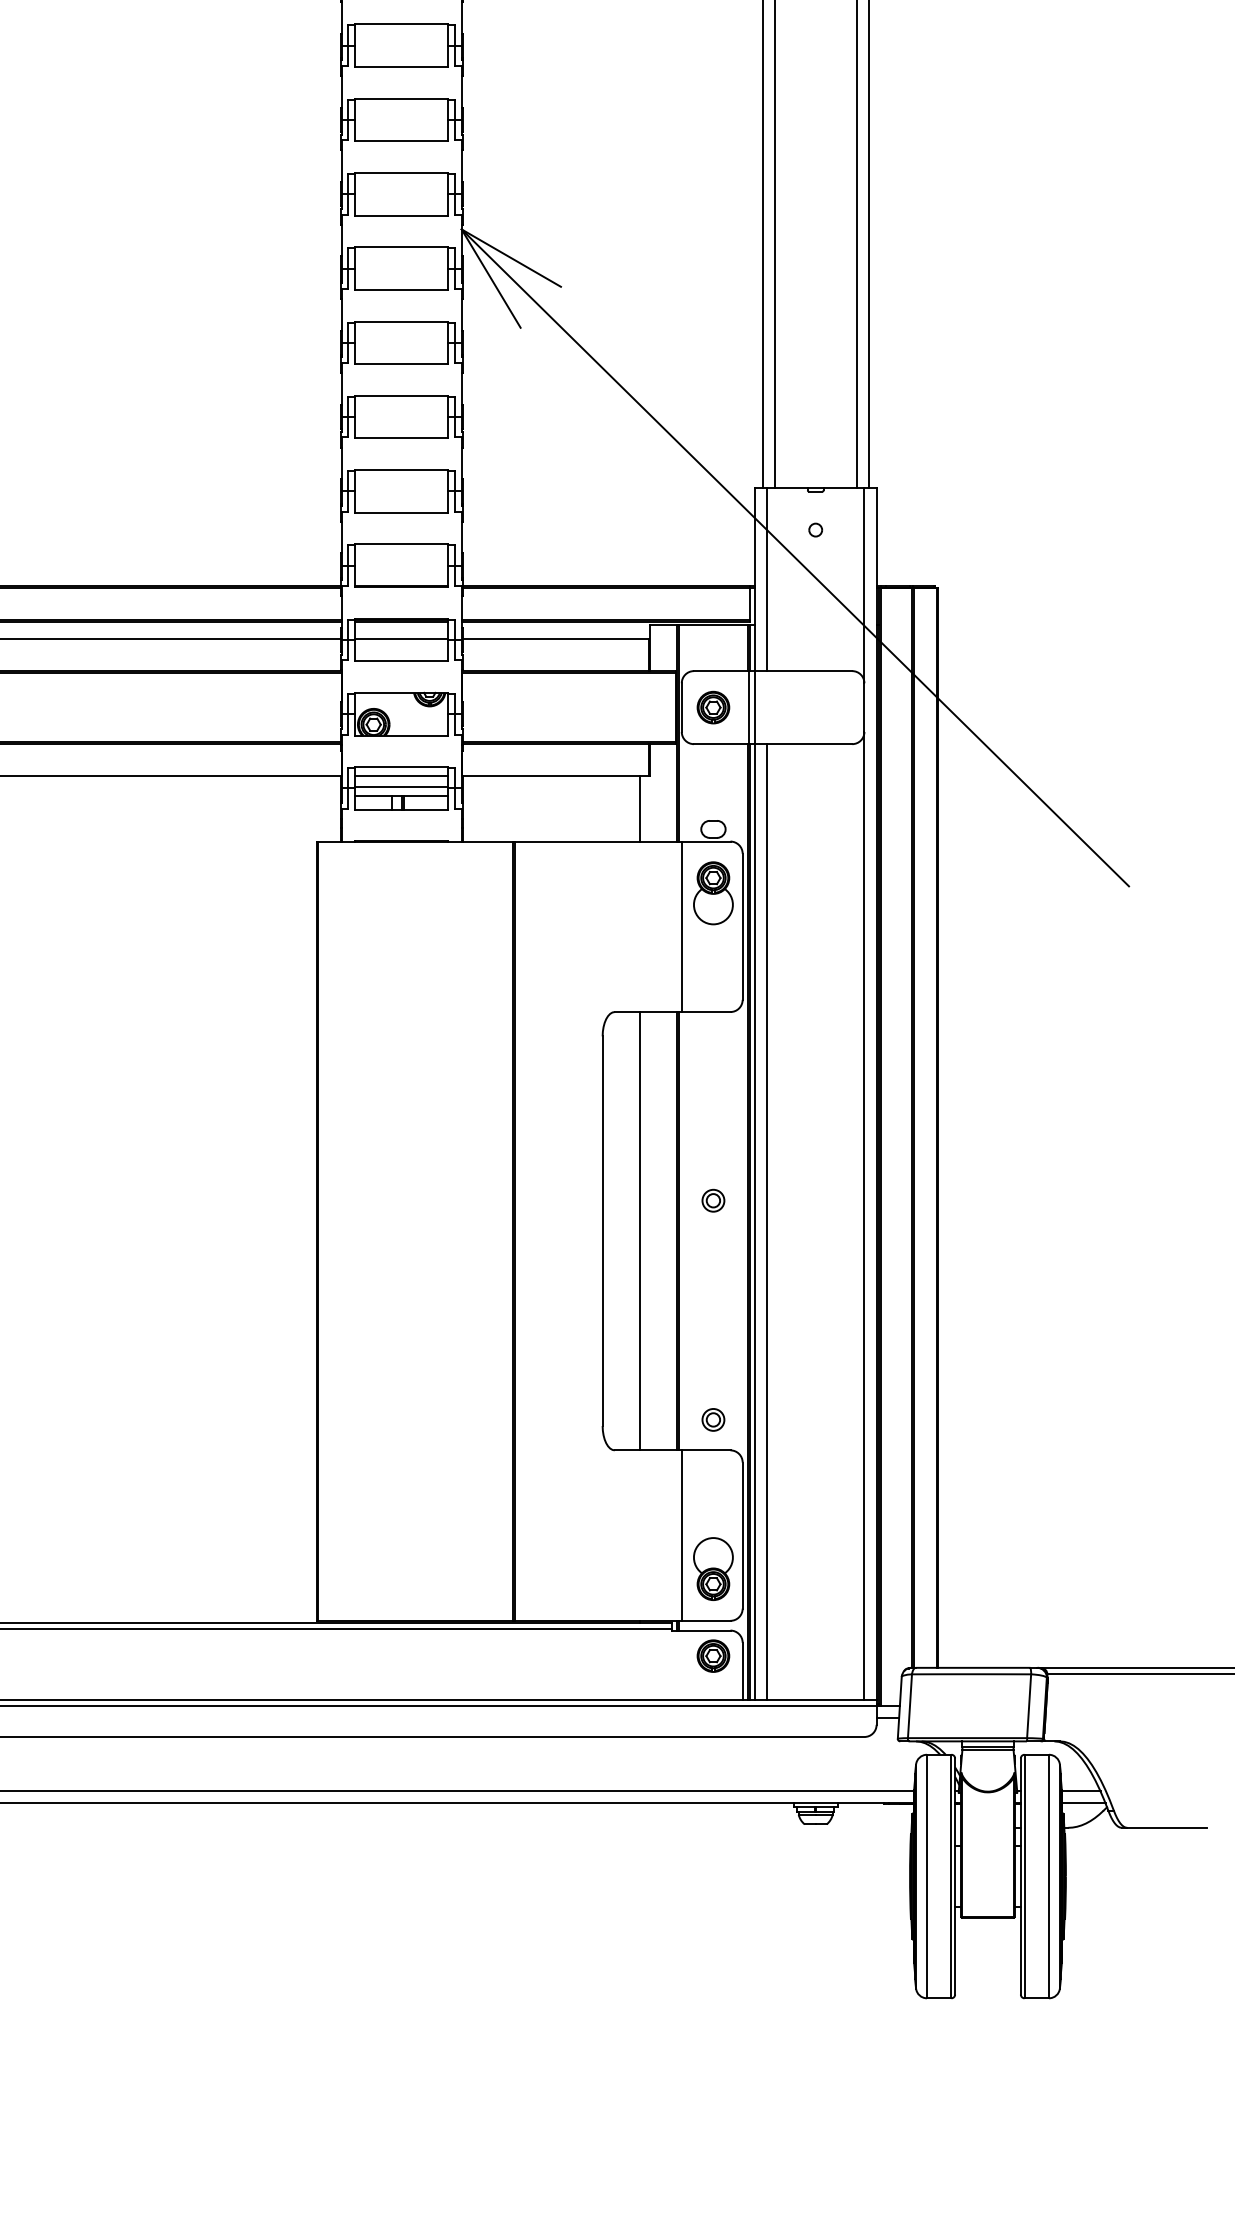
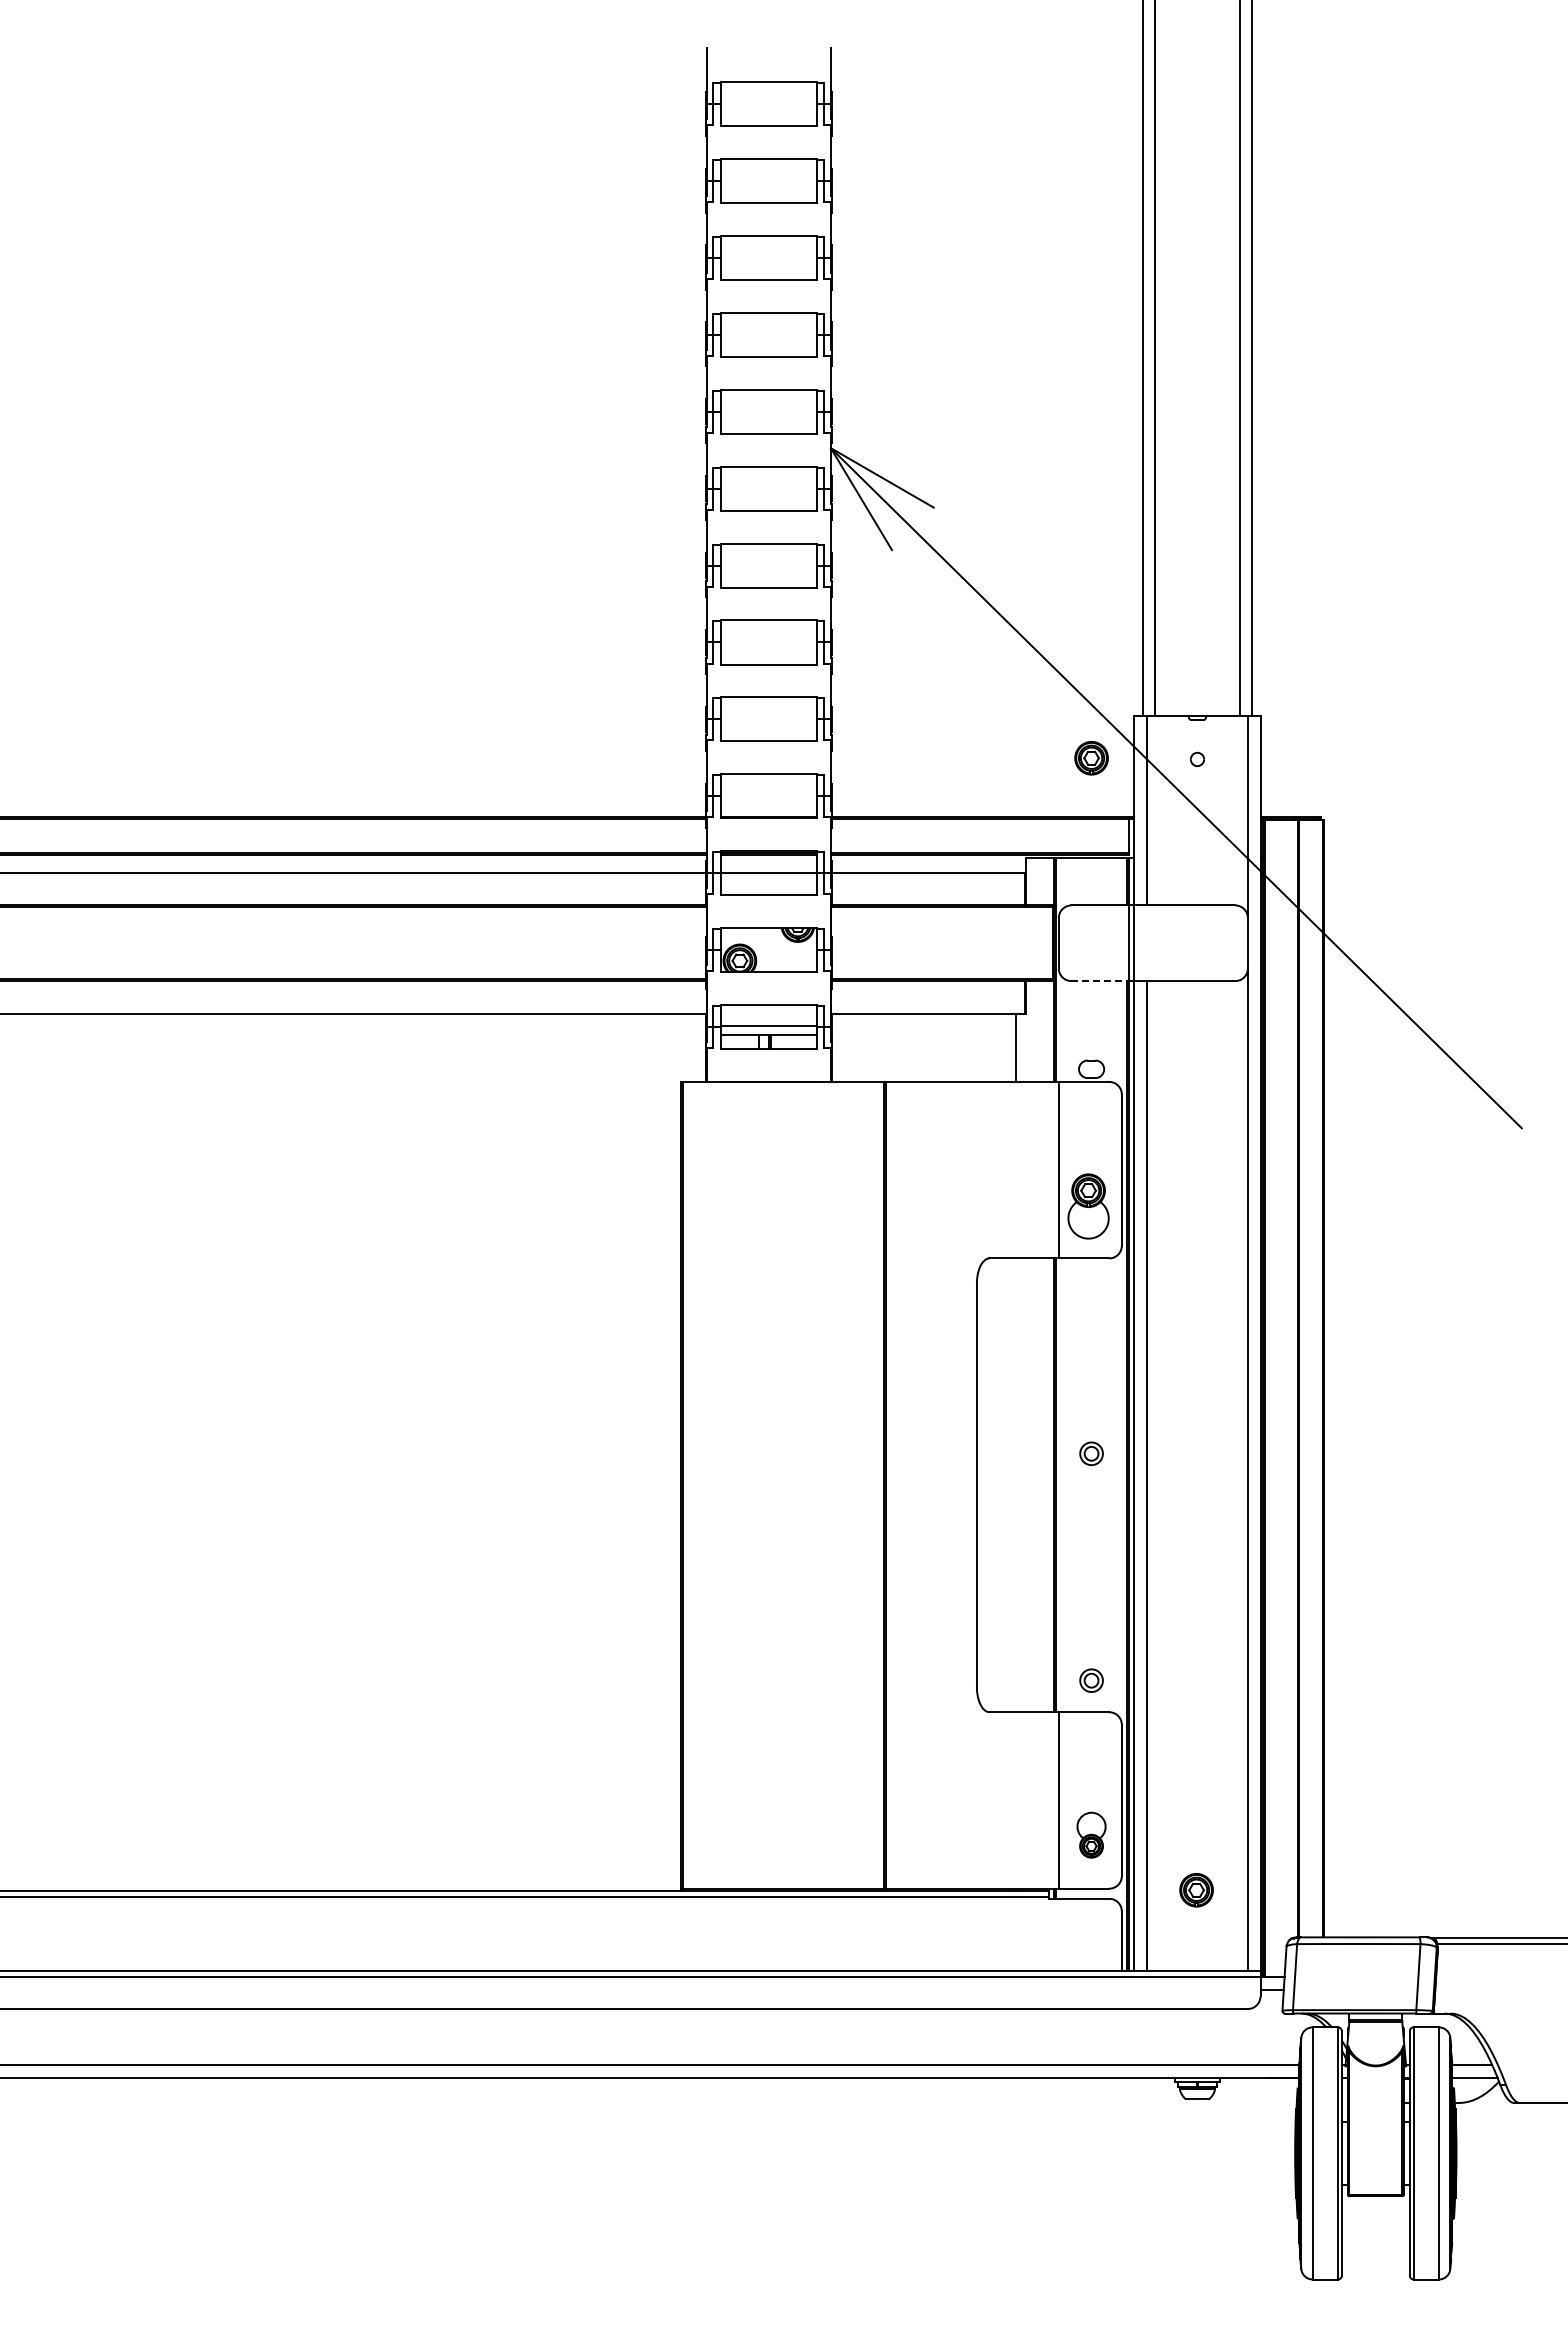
part: (713, 707) -> (1091, 758), moved
line: (722, 744) -> (1100, 981), solid -> dashed
line: (401, 775) -> (768, 1013), removed
part: (713, 893) -> (1088, 1206), moved
line: (639, 1231) -> (1015, 1485), removed
part: (713, 1569) -> (1091, 1835), size x0.7
part: (713, 1656) -> (1196, 1890), moved

